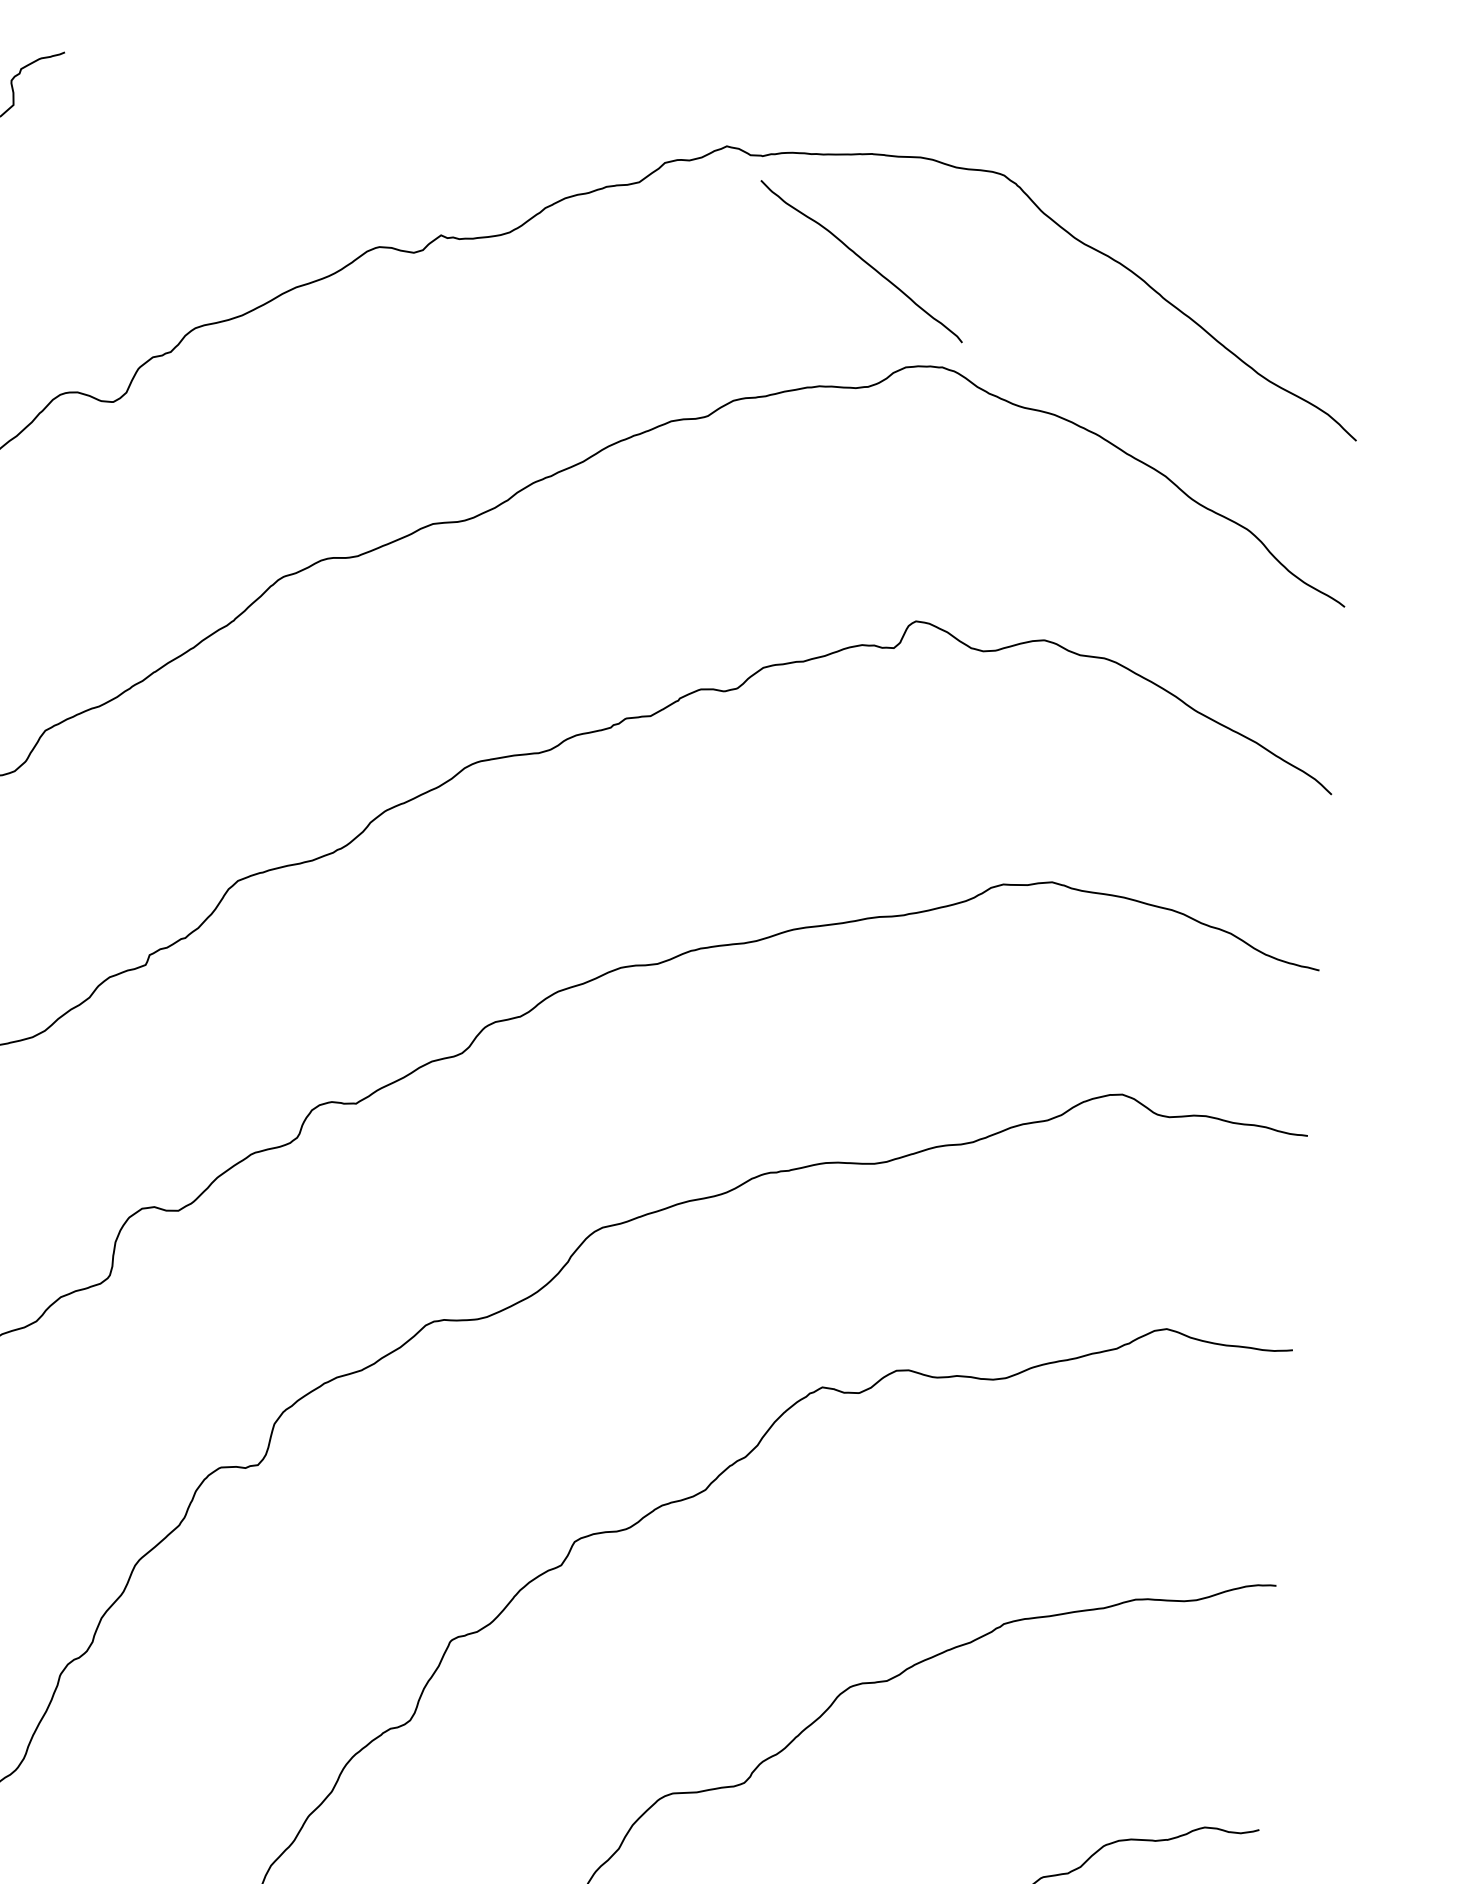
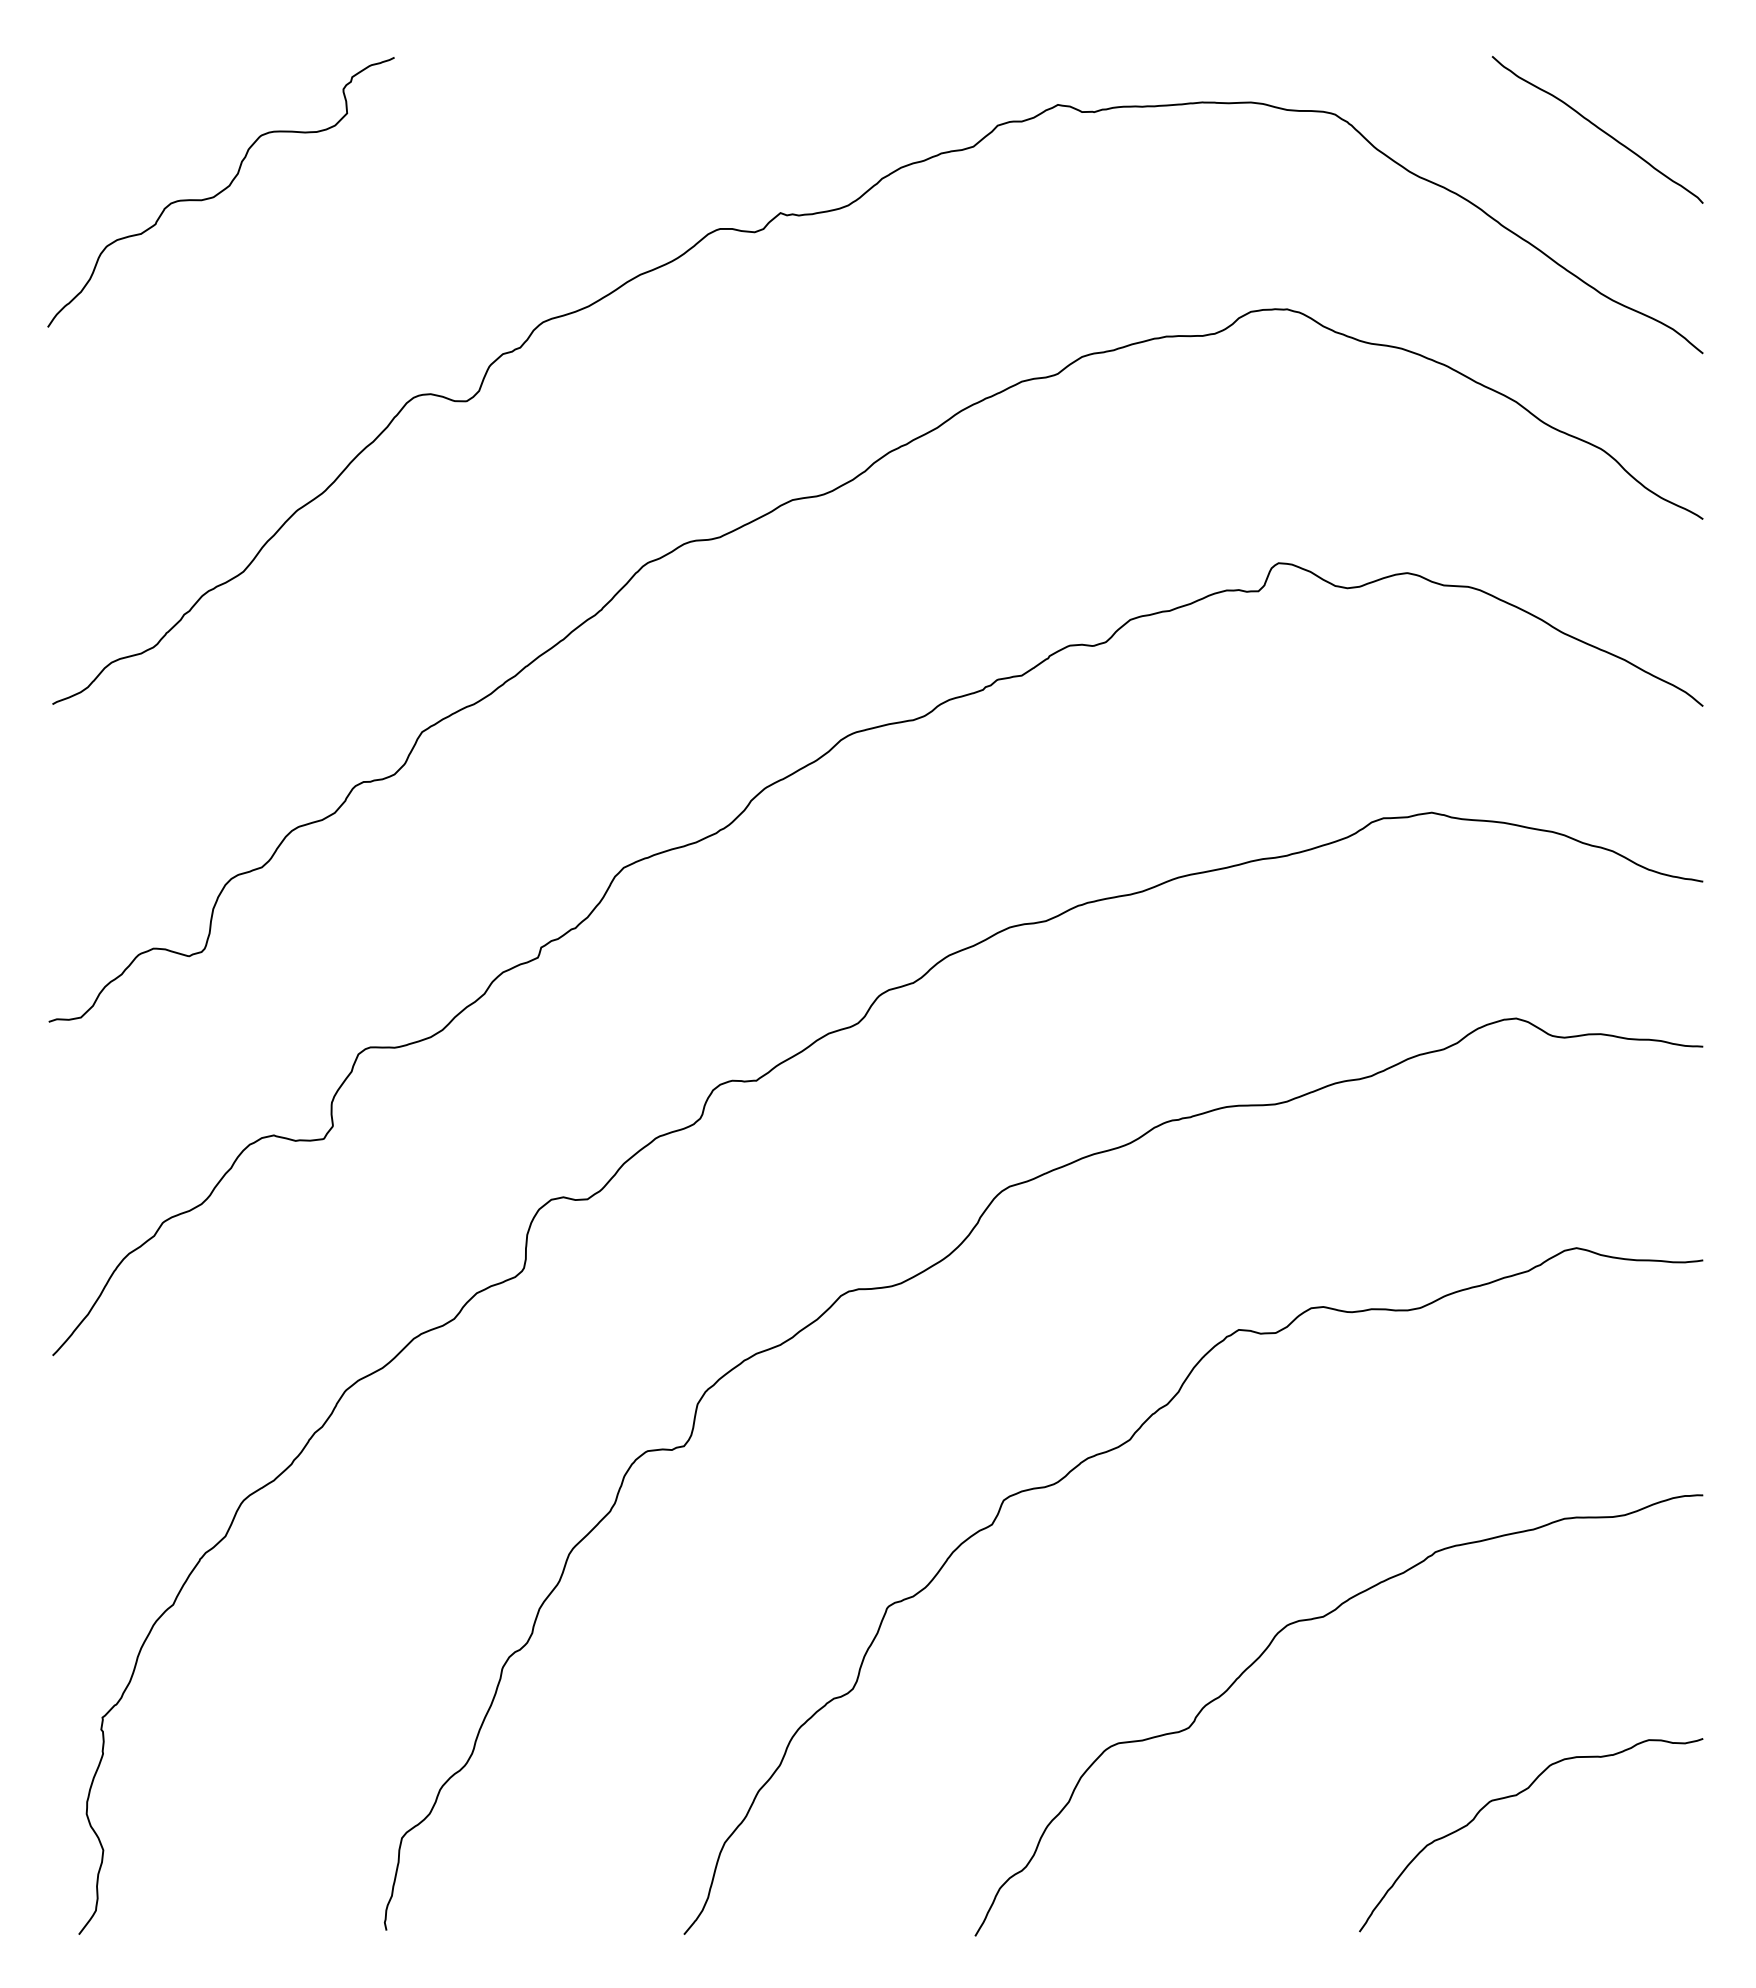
curve: (861, 260) -> (1597, 128), moved

